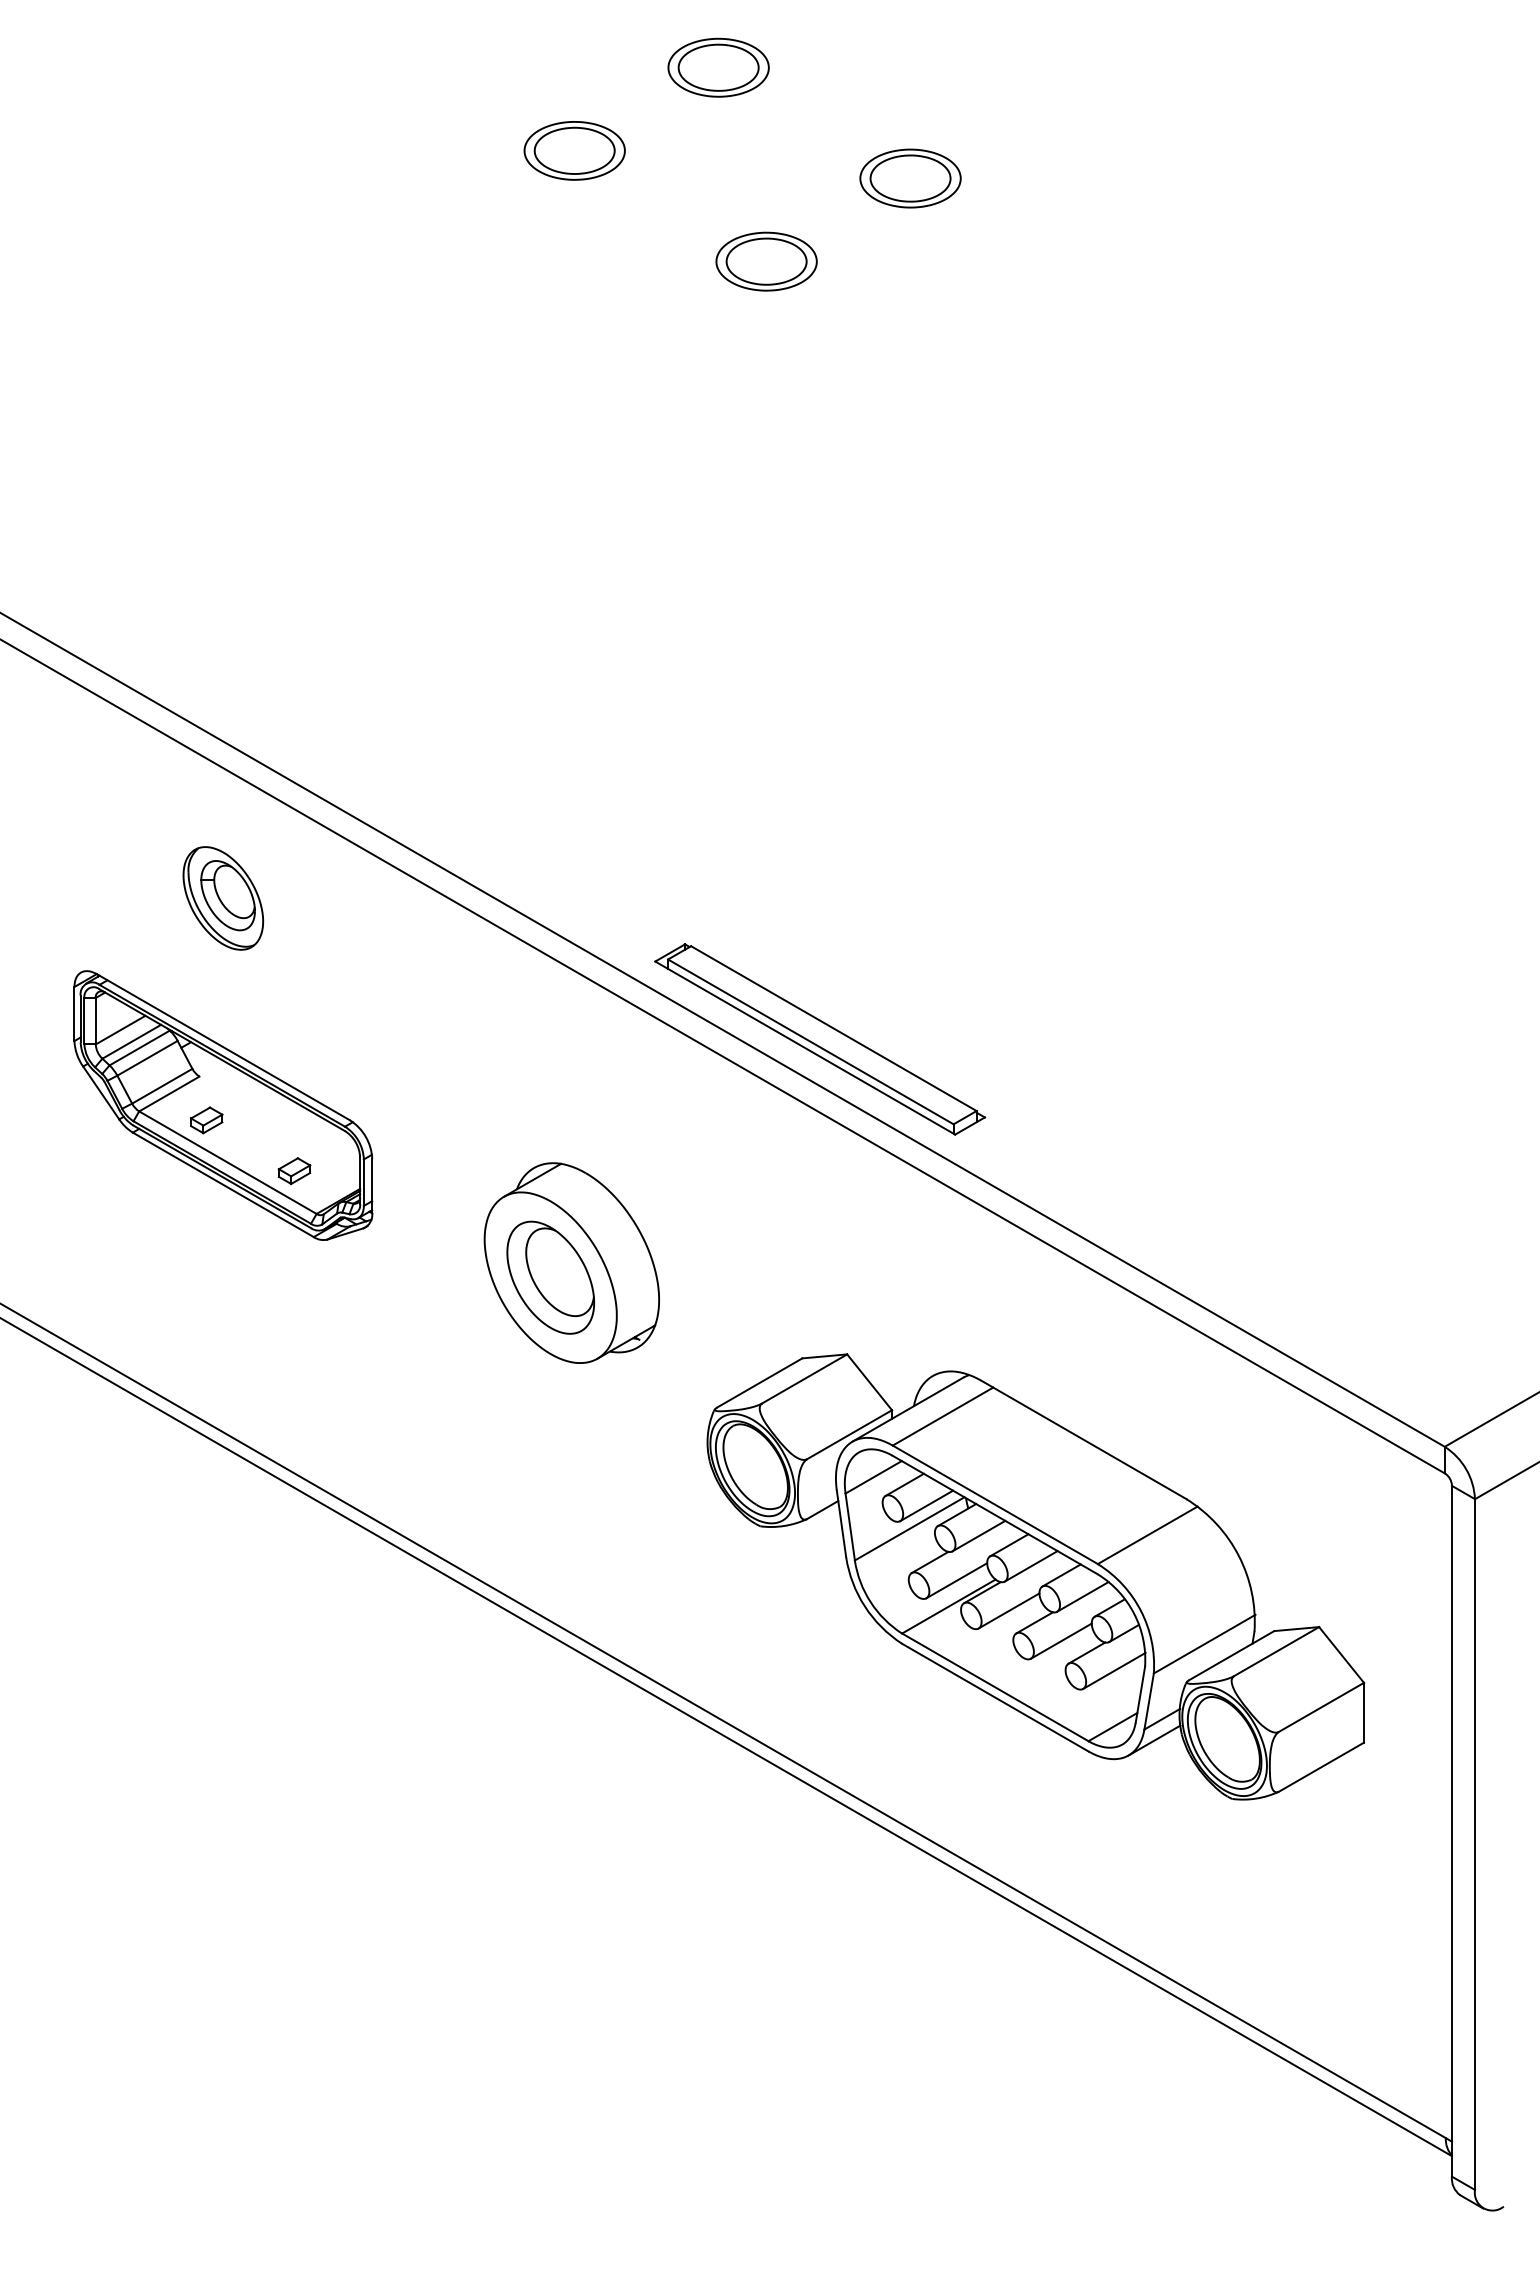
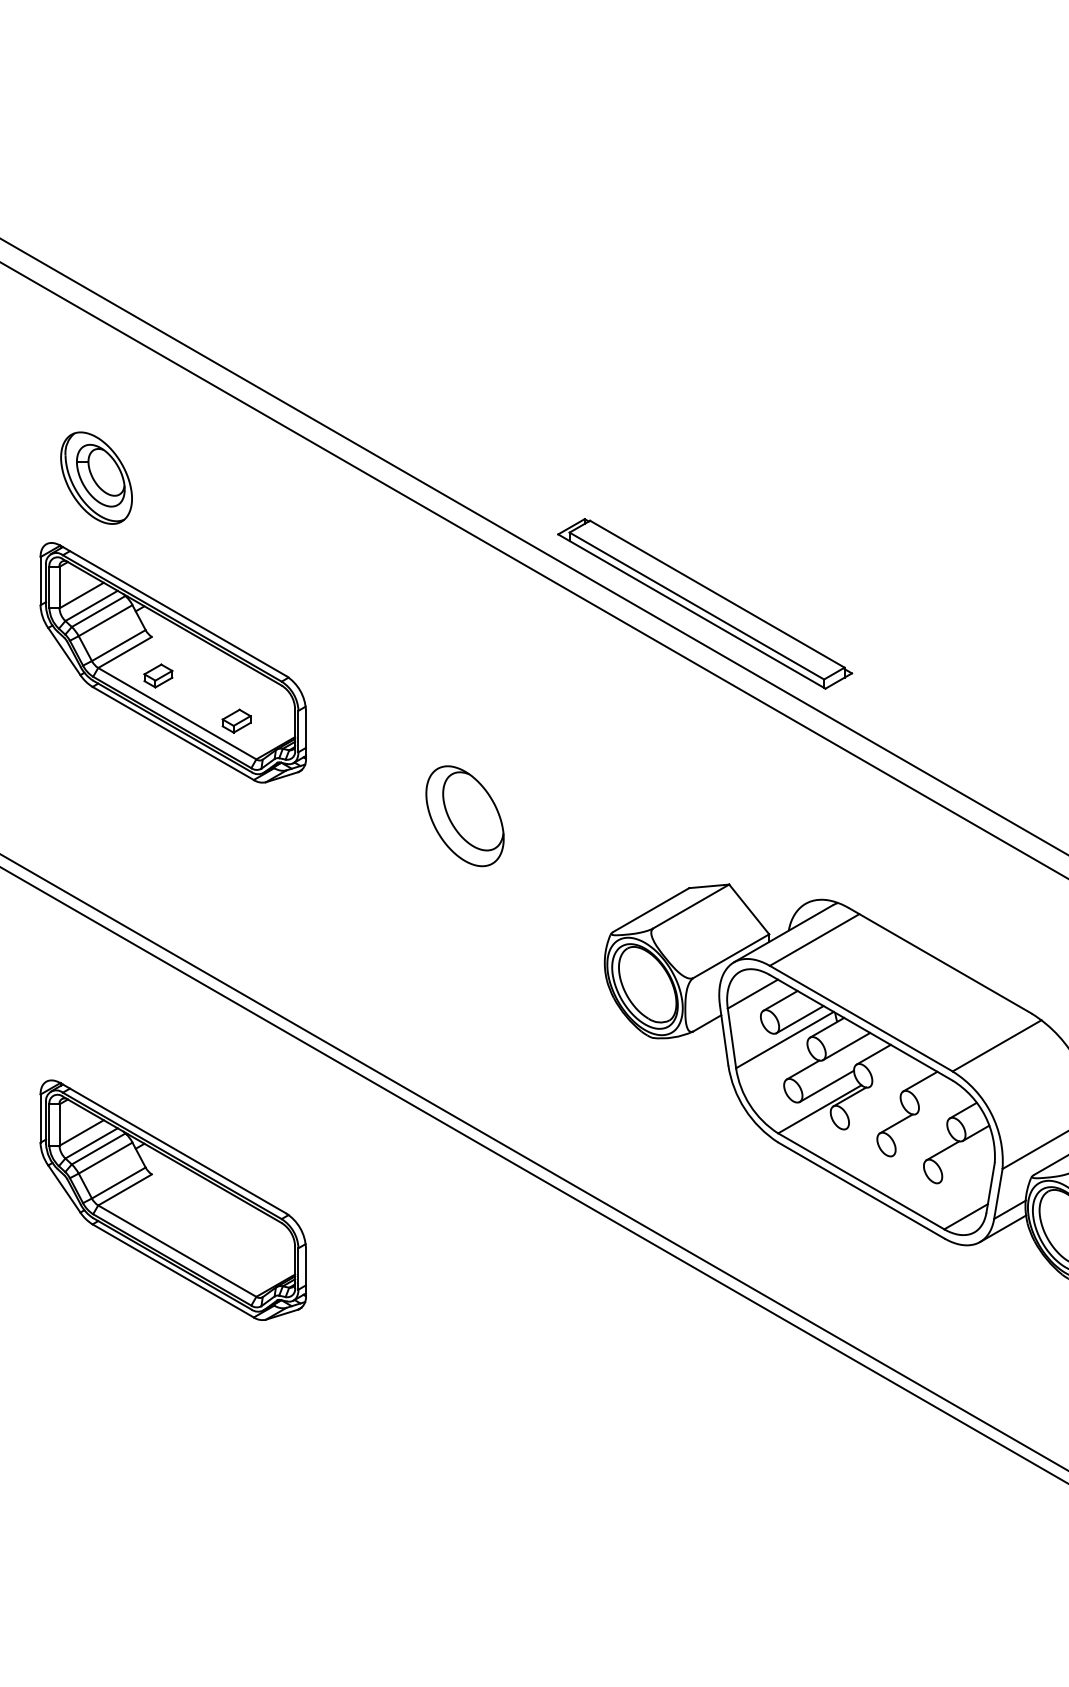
part: (223, 898) -> (96, 478), moved
part: (571, 1262) -> (483, 802), removed
line: (1030, 1566) -> (892, 1073), removed
line: (1082, 1596) -> (938, 1100), removed
line: (1008, 1610) -> (873, 1112), removed
line: (1060, 1640) -> (919, 1139), removed
line: (1114, 1670) -> (967, 1166), removed
part: (223, 1708) -> (173, 1200), added

